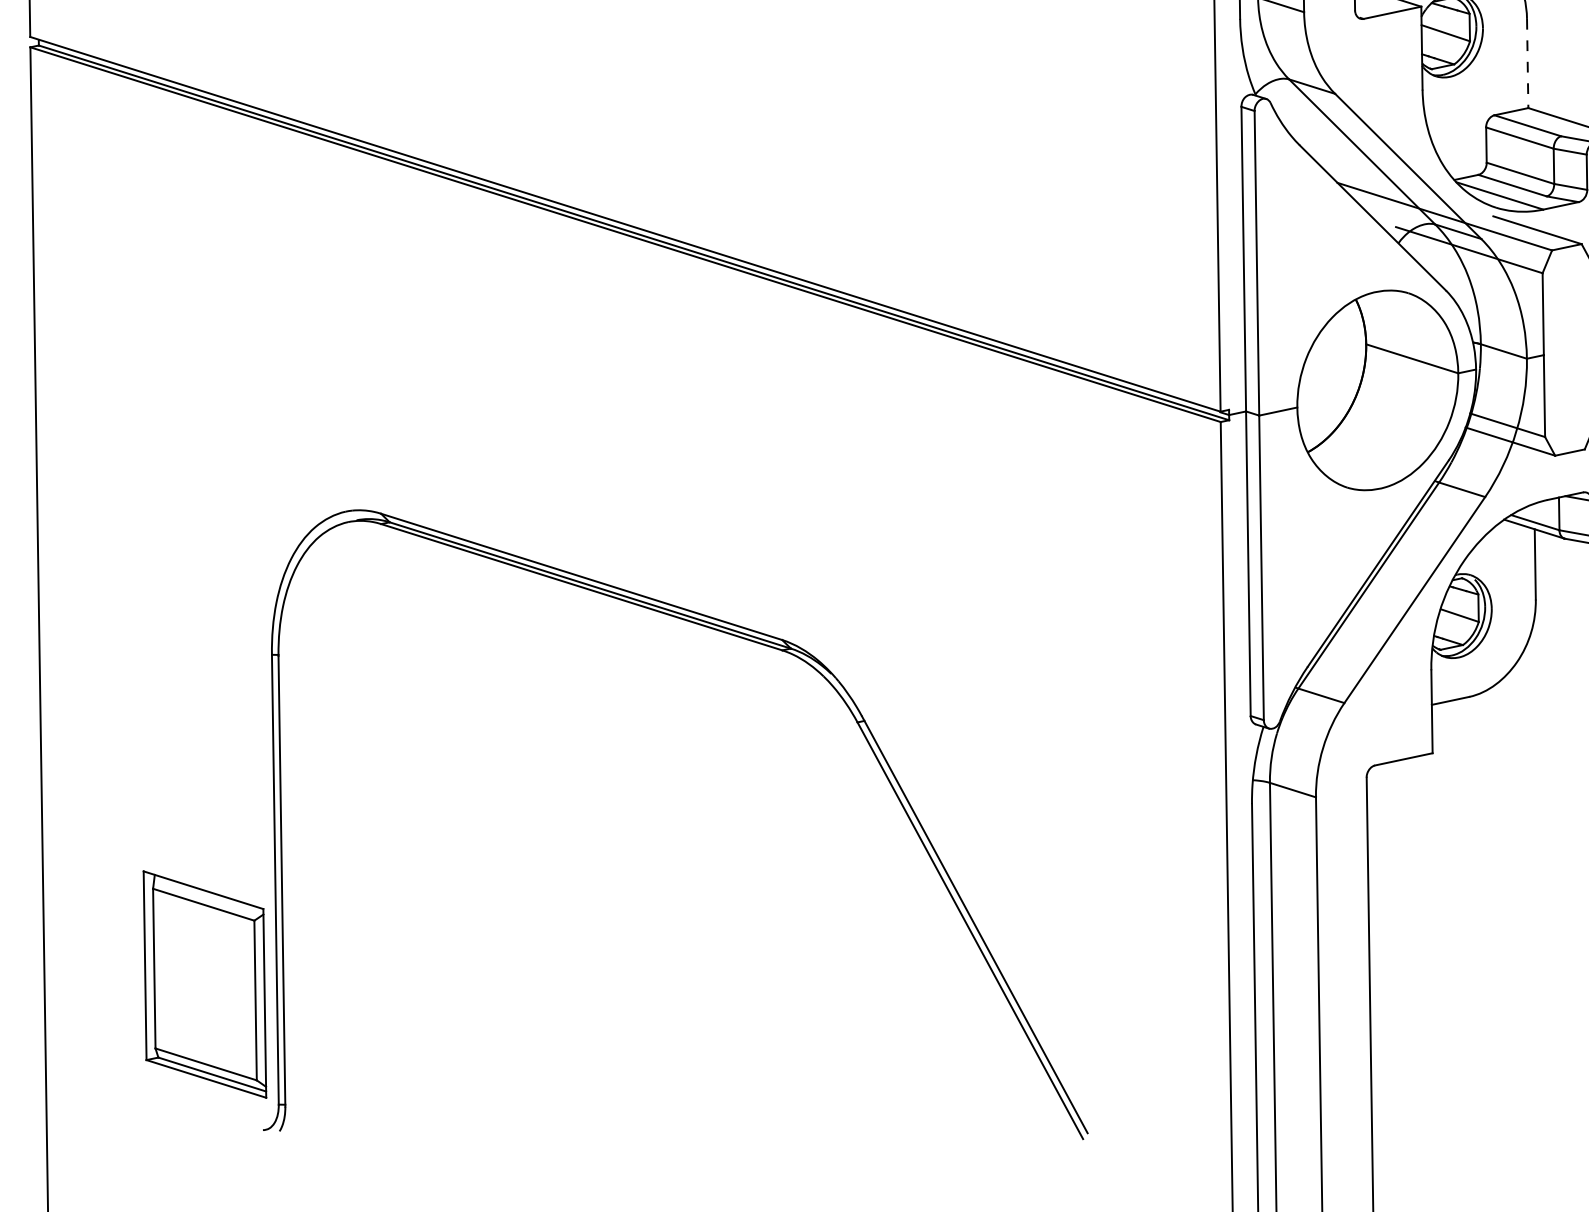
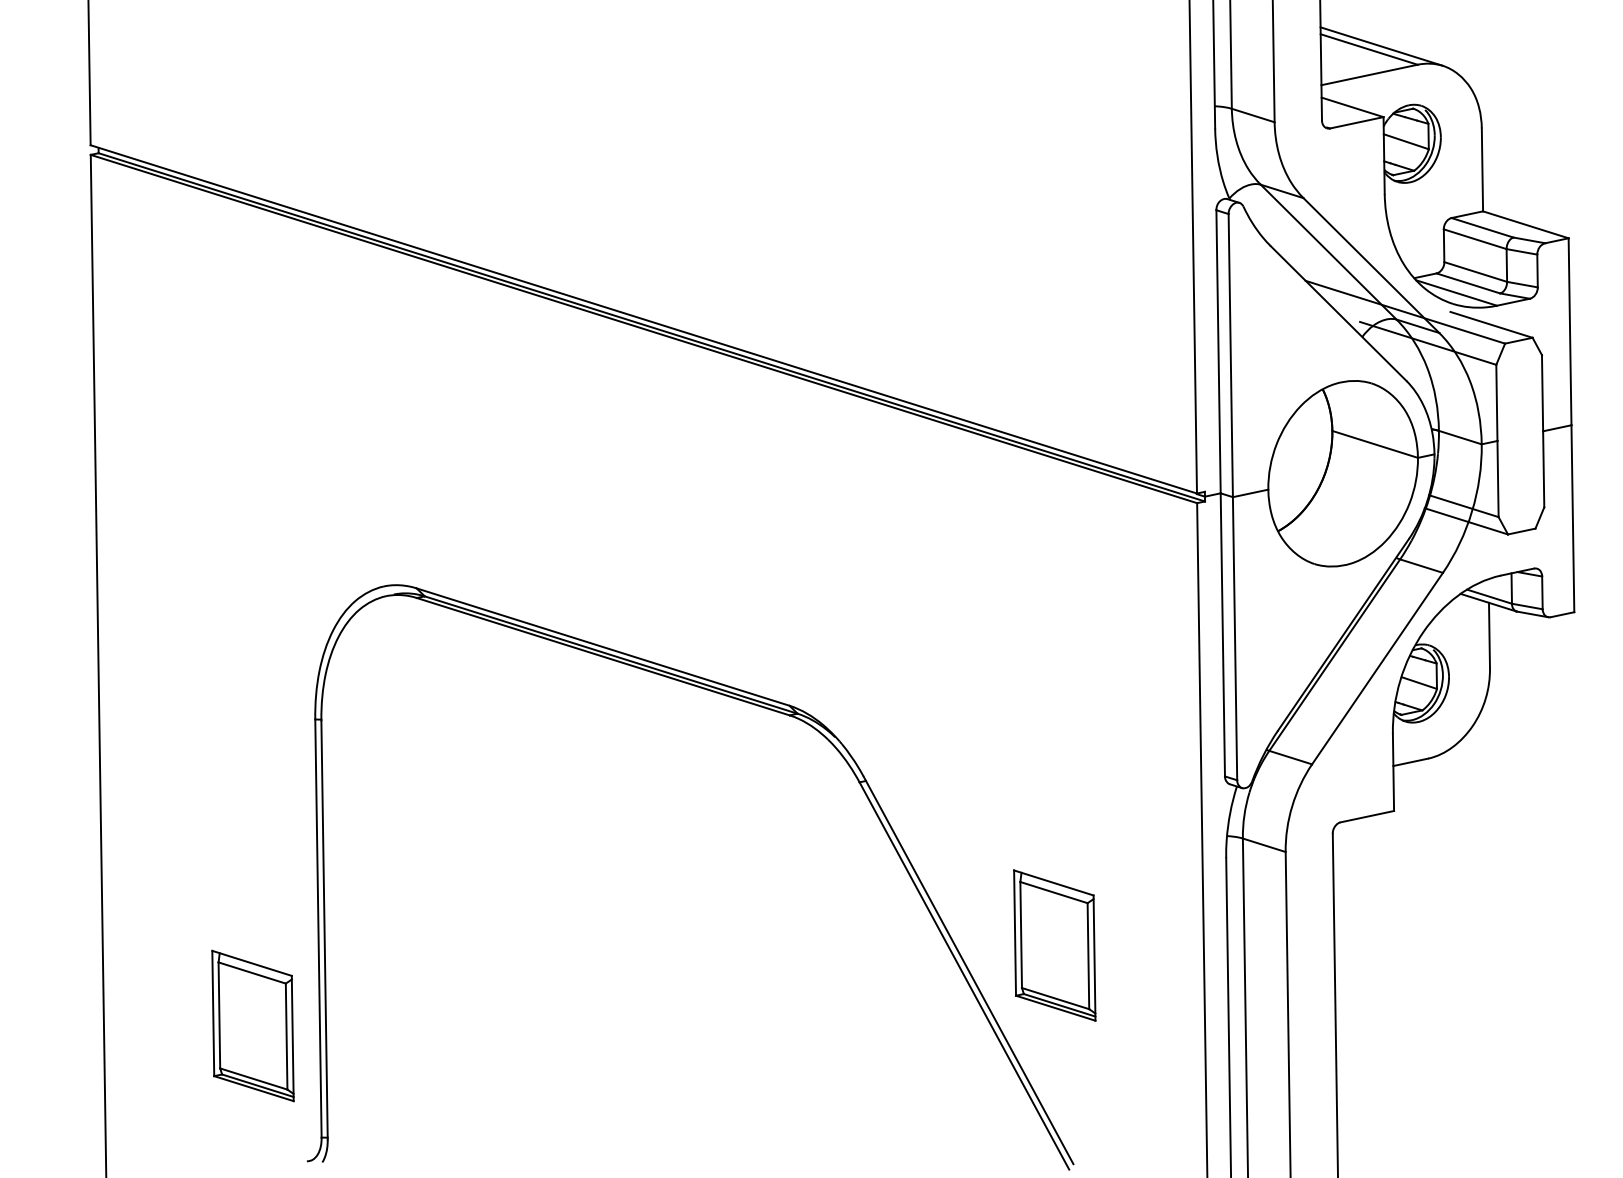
line: (1527, 64) -> (1482, 170), dashed -> solid
part: (1067, 897) -> (1054, 945), added
part: (204, 984) -> (252, 1025), size x0.71

